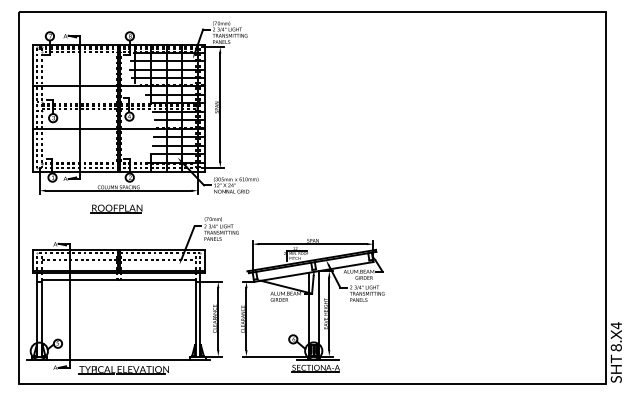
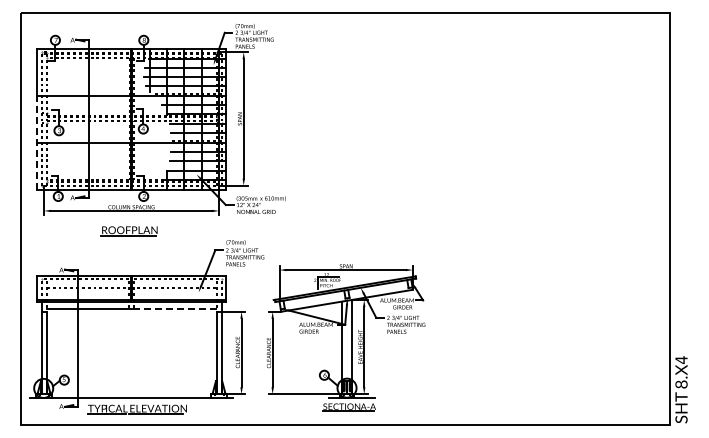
line: (32, 129) -> (36, 143), solid -> dashed
line: (157, 279) -> (174, 309), solid -> dashed

